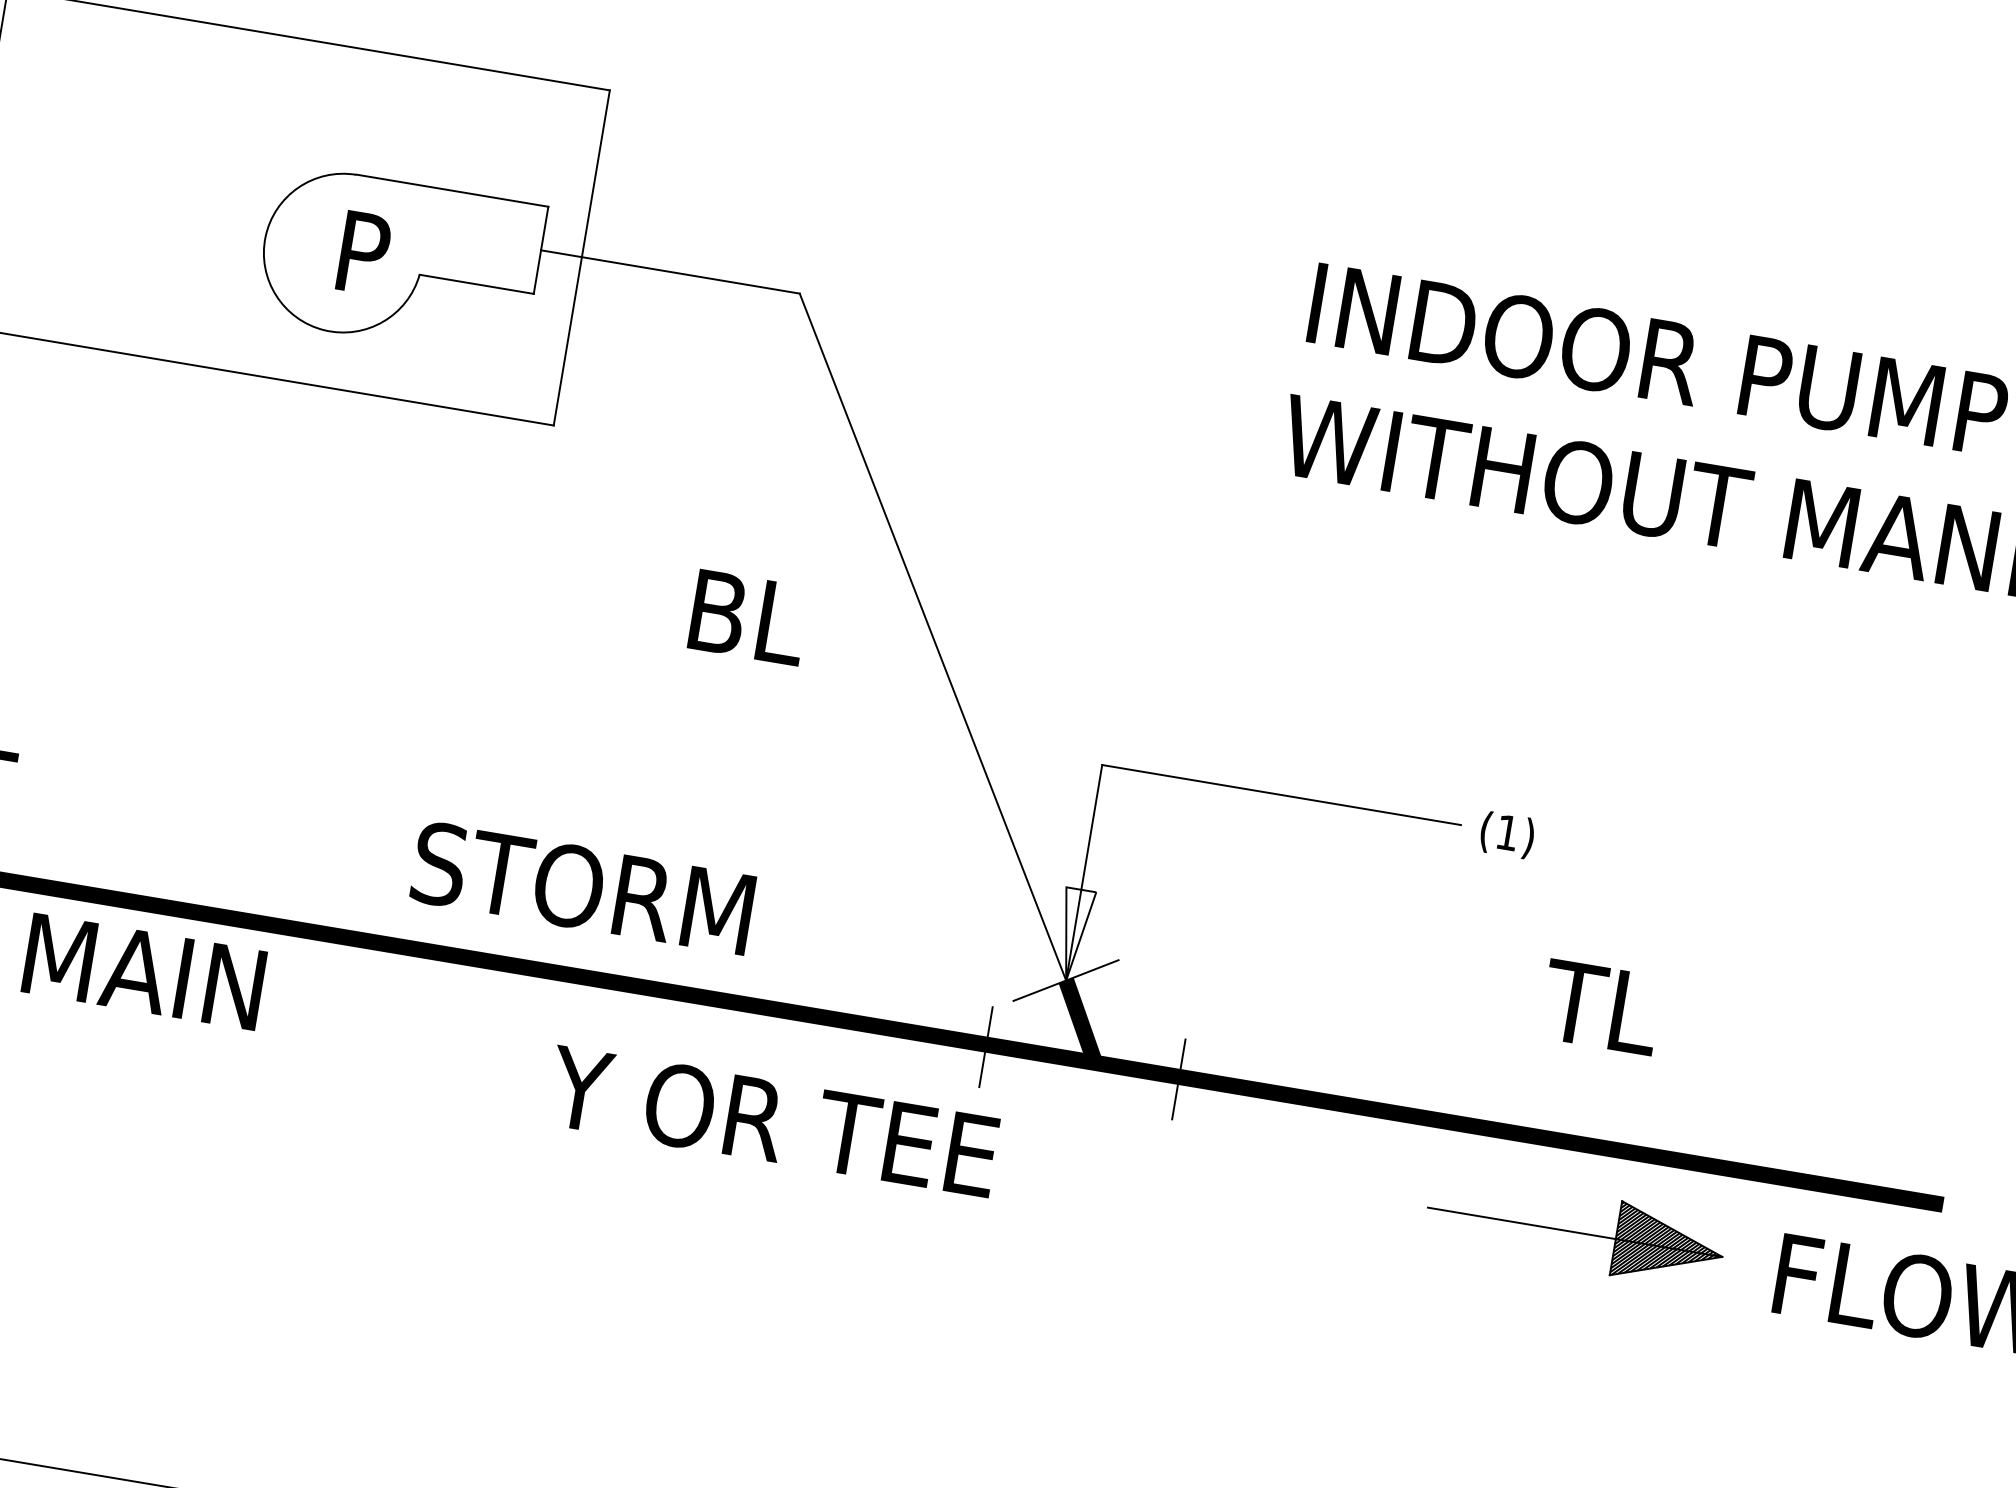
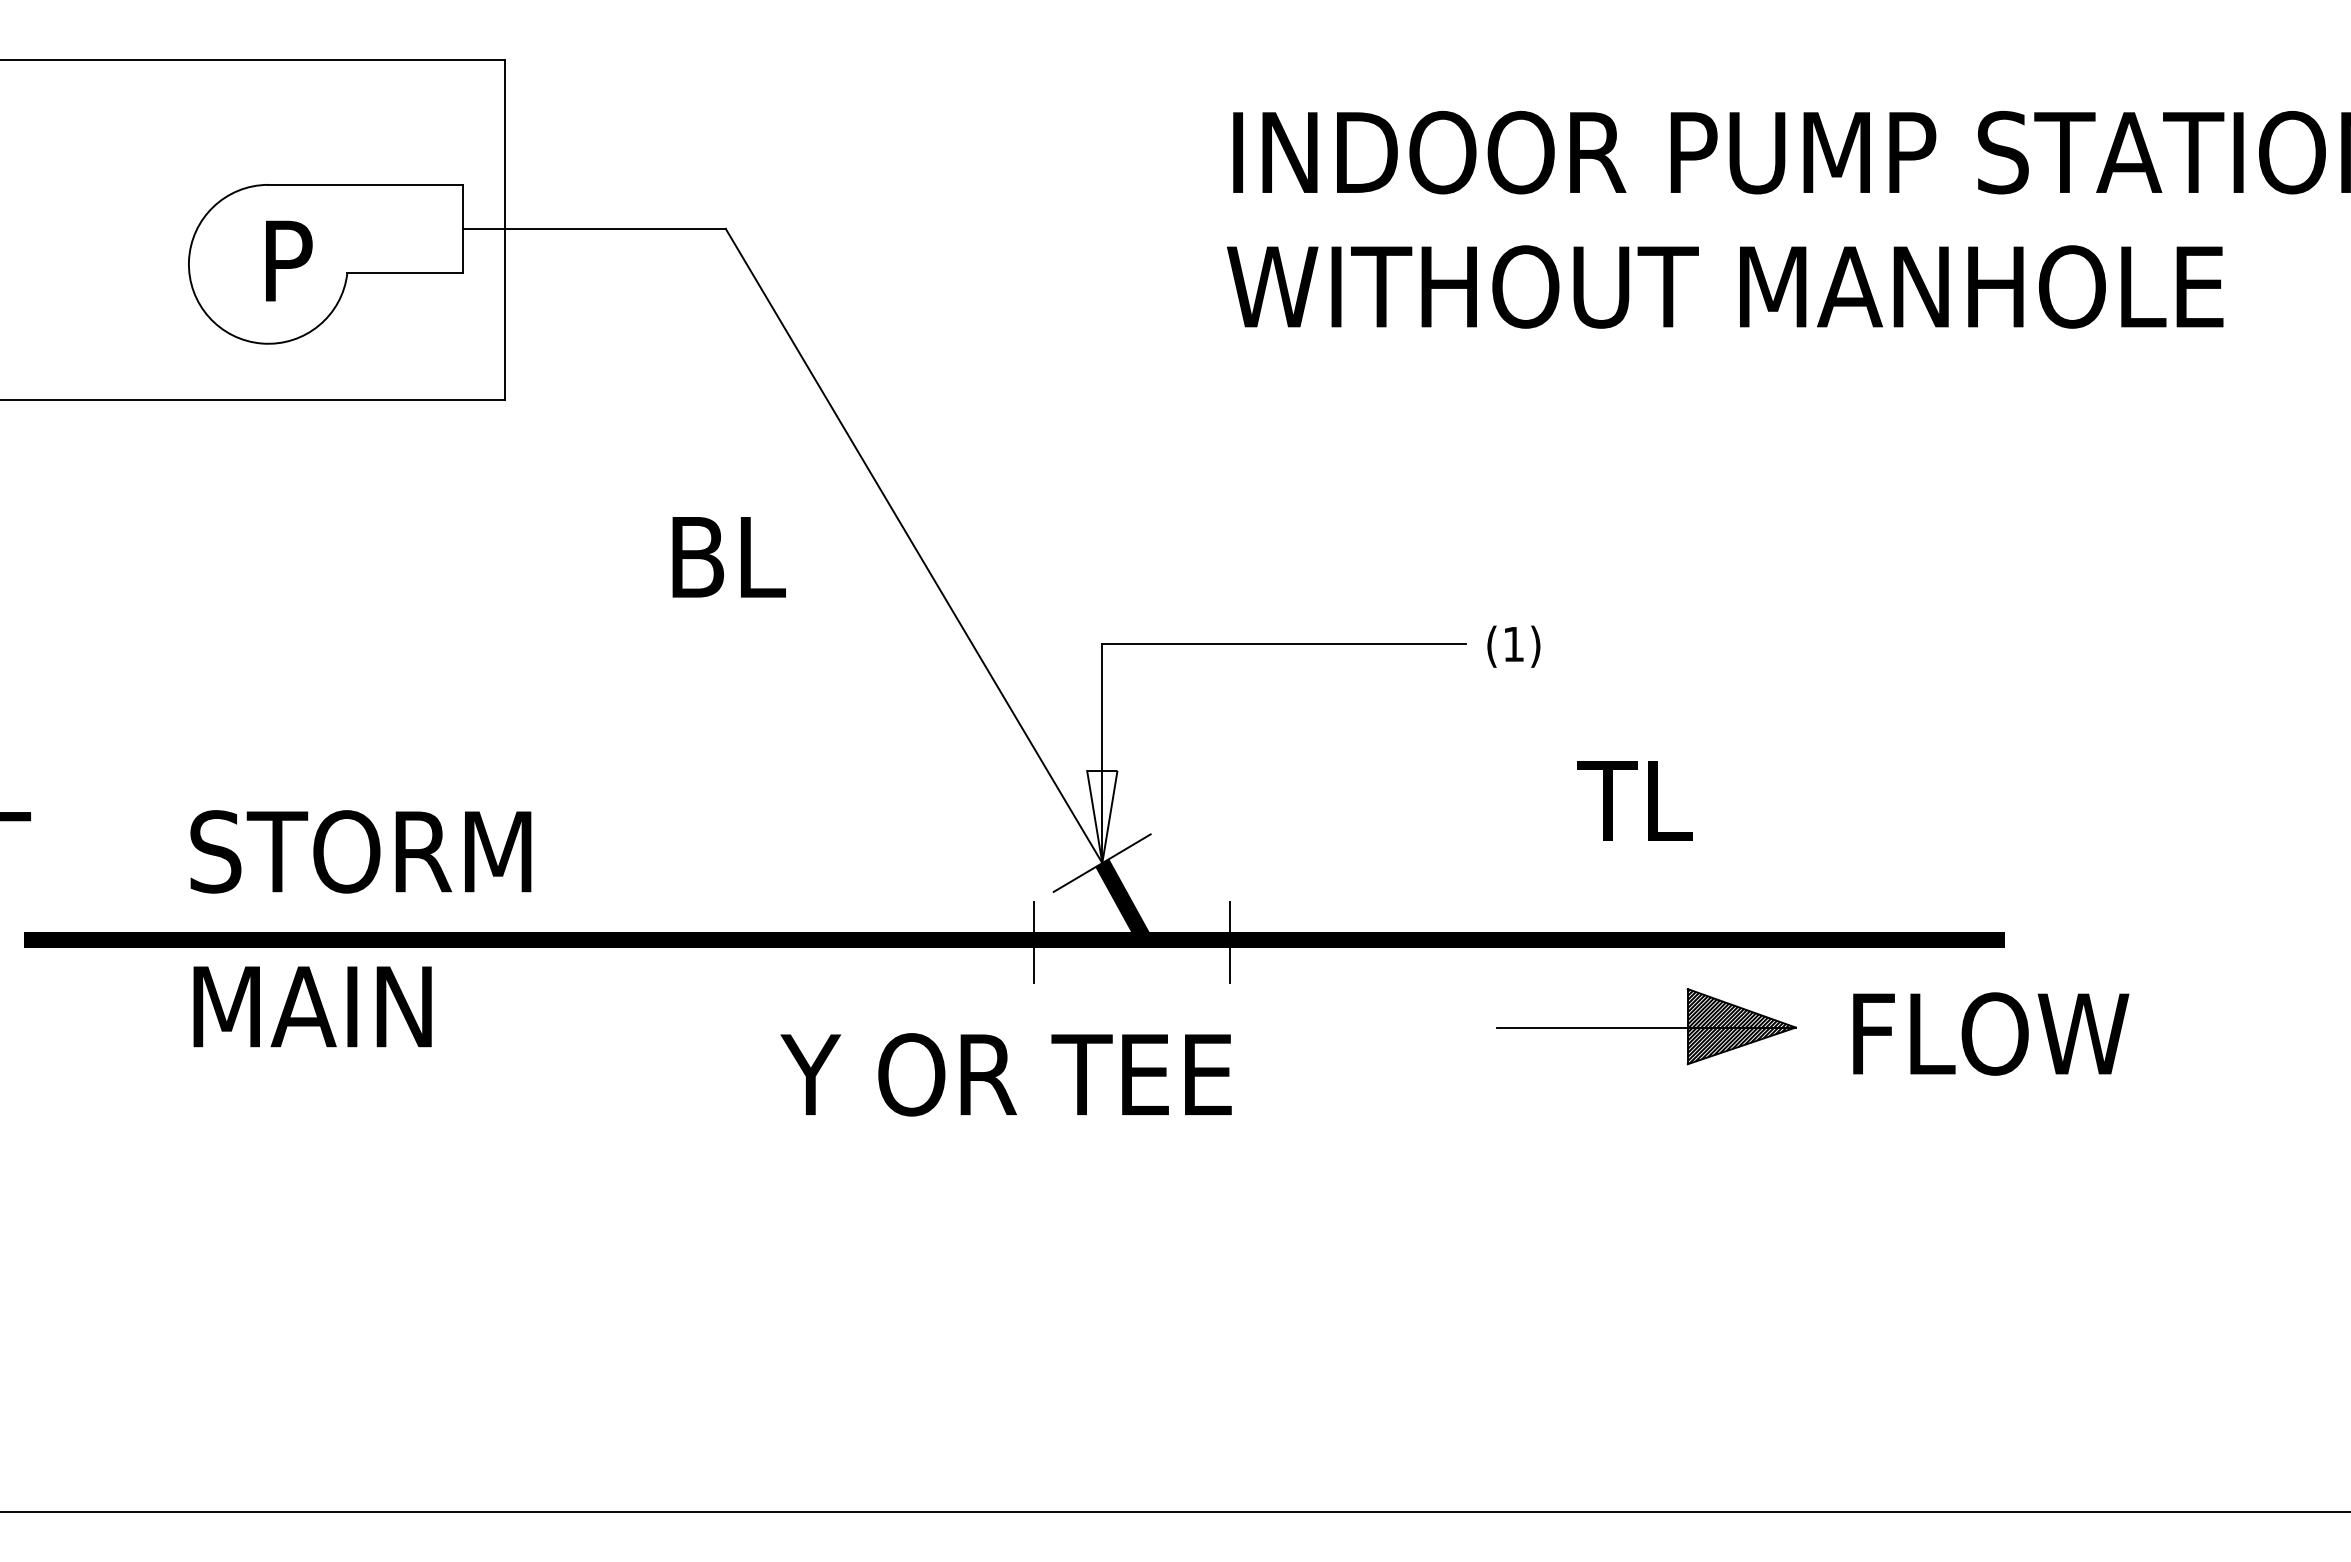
text: (582, 887) -> (360, 851), moved
text: (144, 971) -> (312, 1006), moved
text: (772, 1121) -> (1005, 1074), moved

